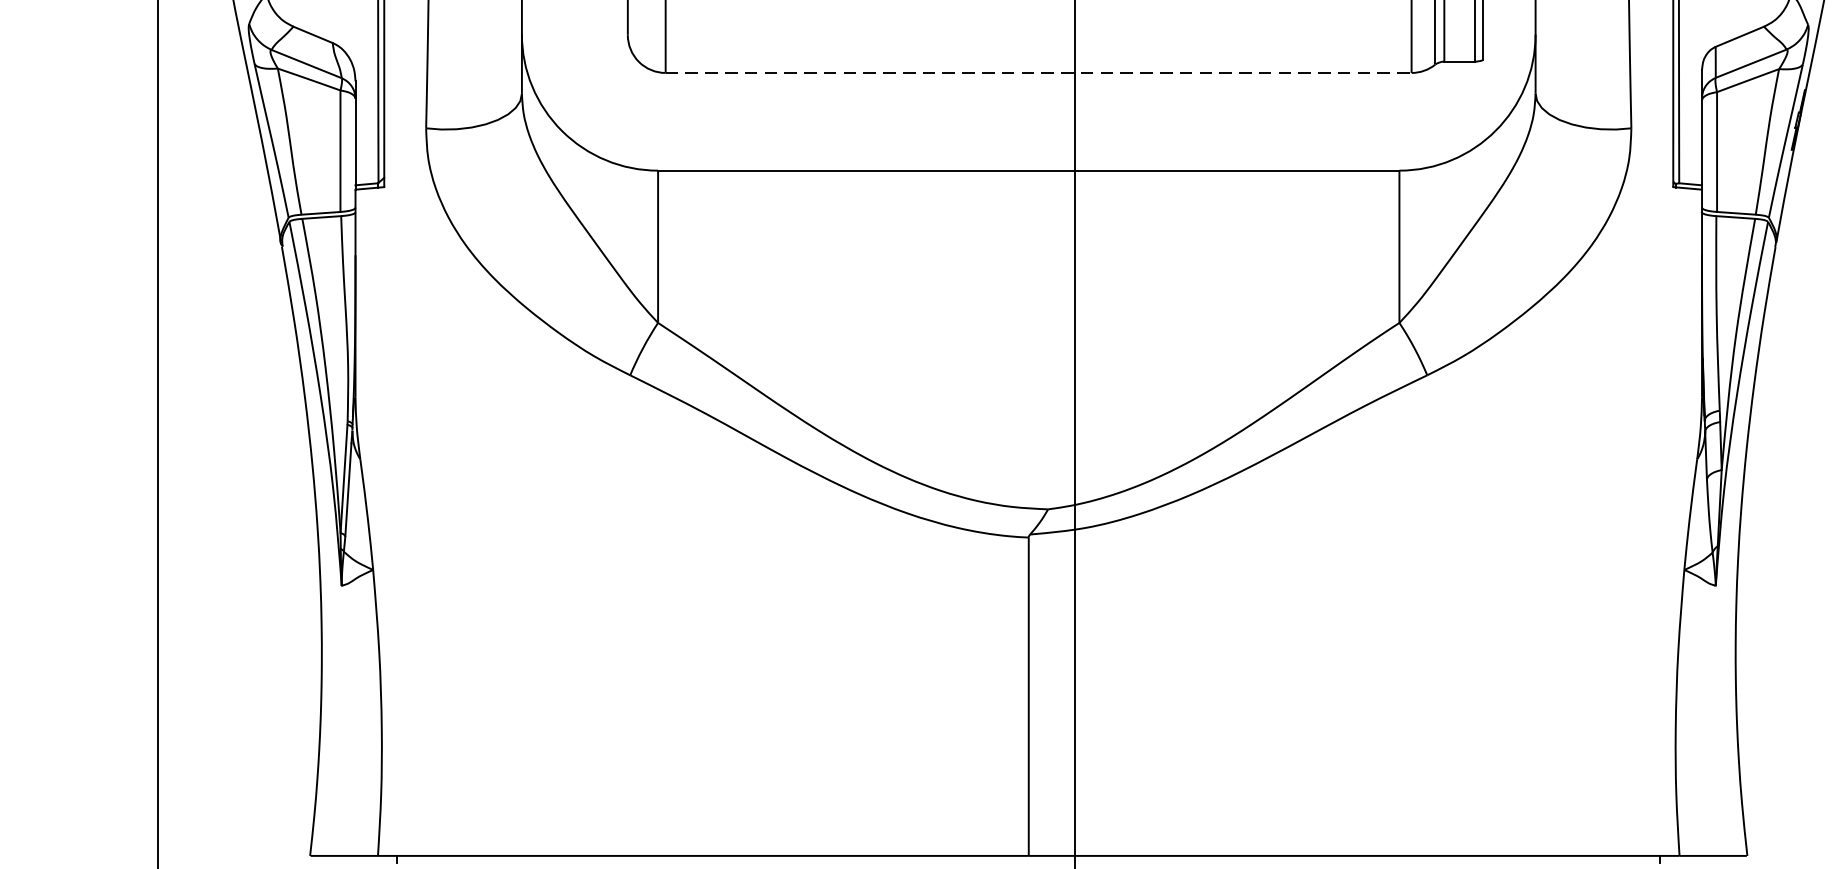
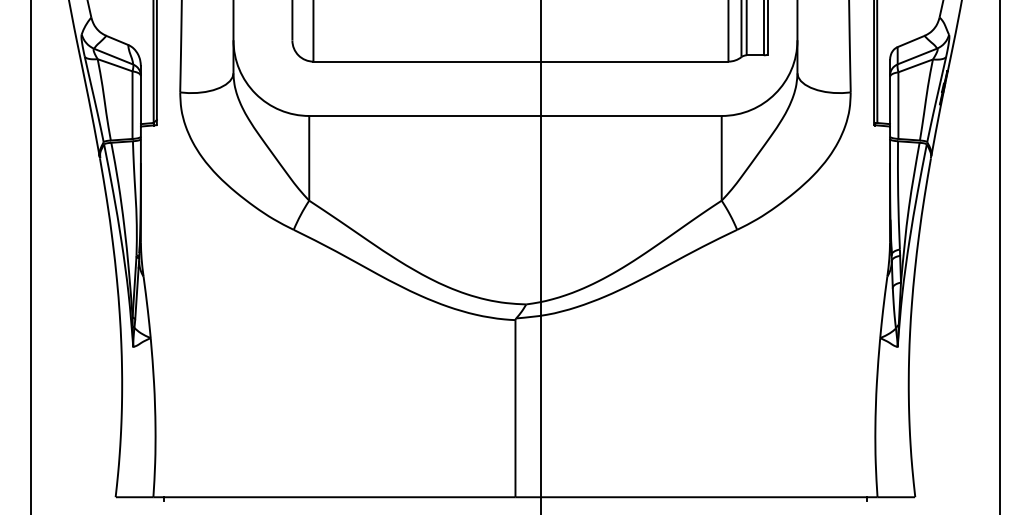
line: (1039, 72) -> (521, 61), dashed -> solid

